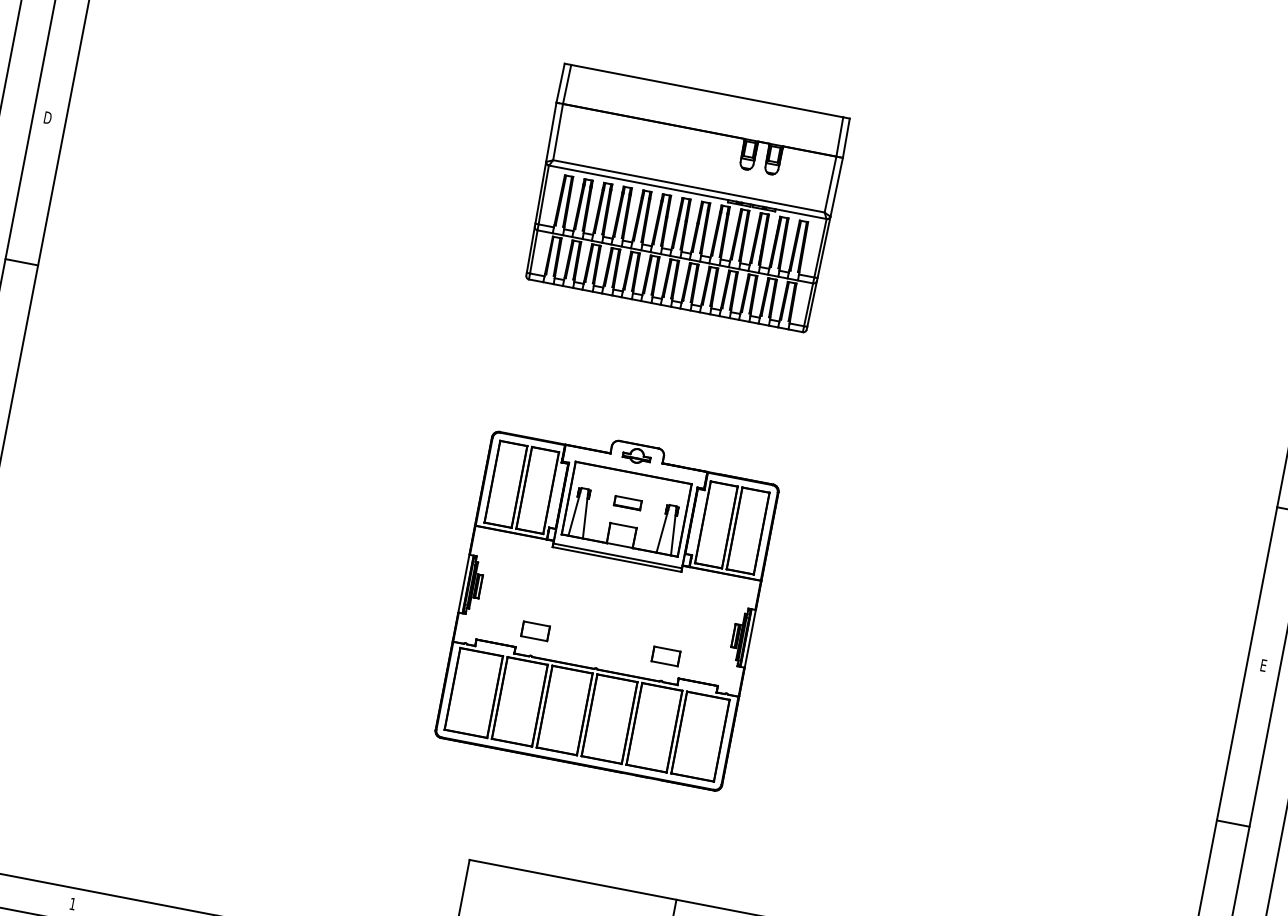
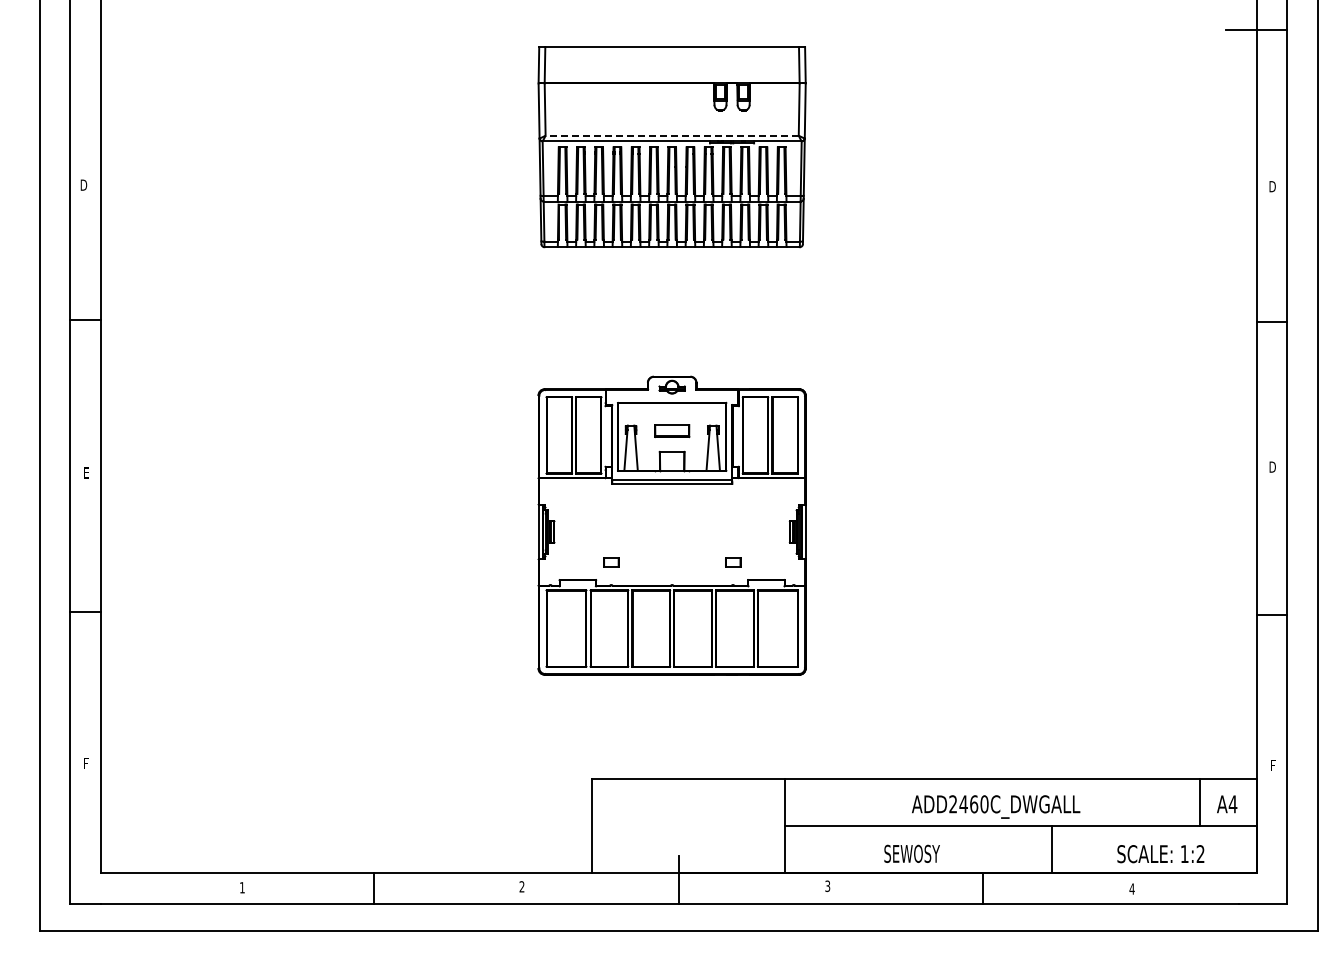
line: (689, 186) -> (672, 135), solid -> dashed
part: (627, 503) -> (671, 431), size x1.4
part: (535, 631) -> (611, 562), size x0.6
part: (666, 656) -> (733, 562), size x0.6
text: (1264, 664) -> (1272, 466), E -> D

